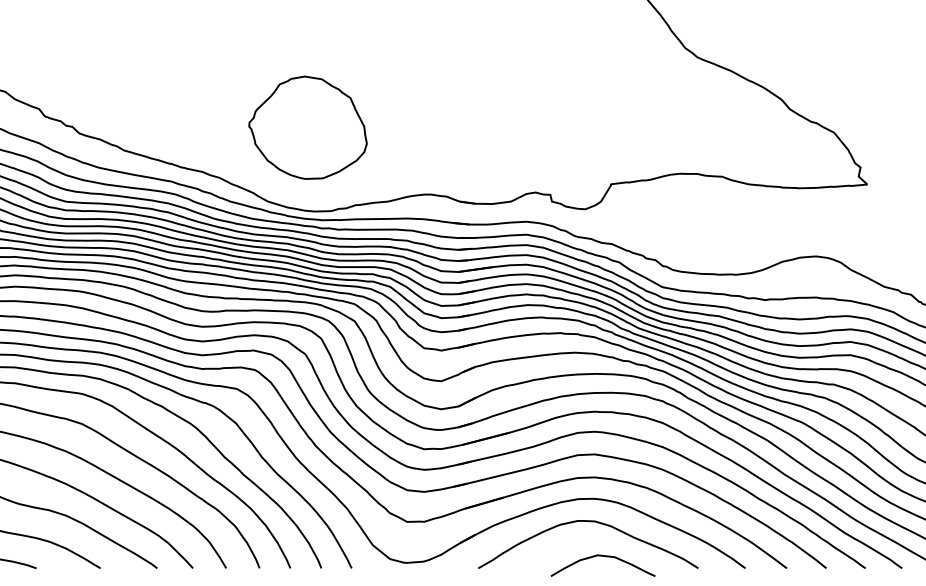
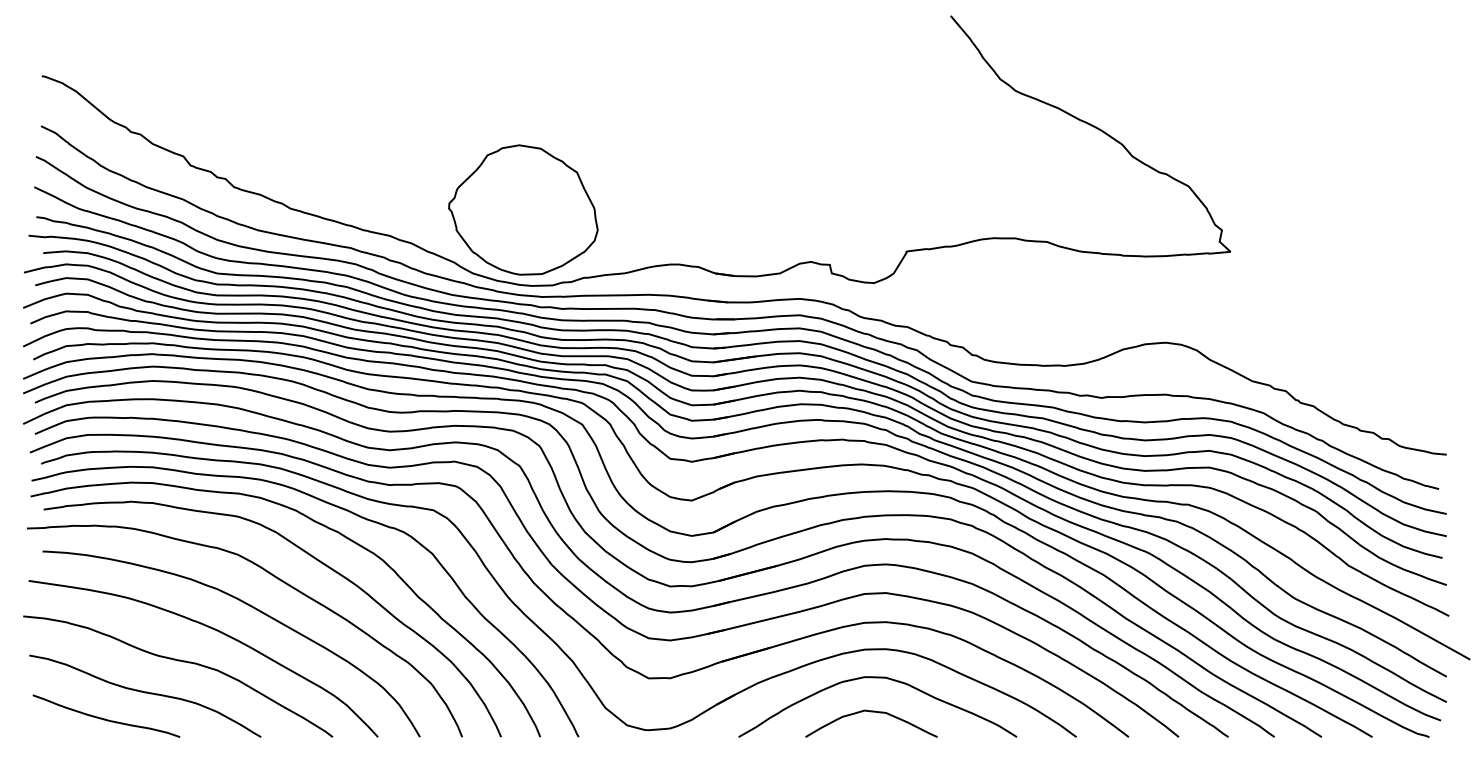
part: (308, 127) -> (523, 209), moved
curve: (603, 556) -> (871, 712), moved

